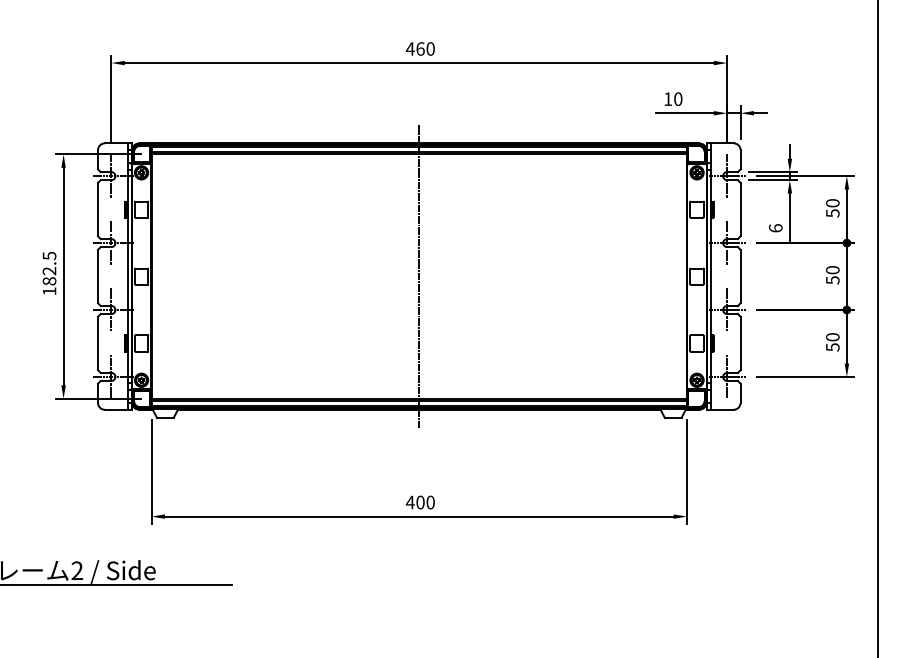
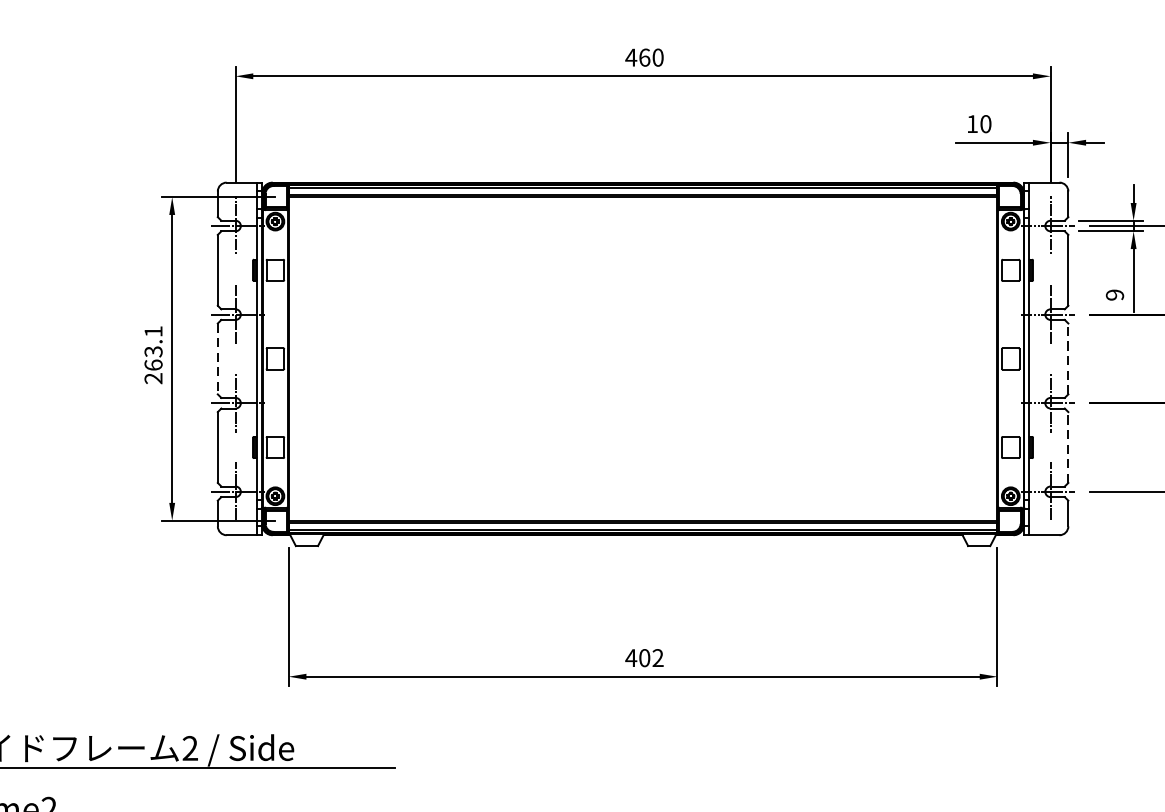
text: (775, 228) -> (1114, 295), 6 -> 9
text: (49, 273) -> (153, 354), 182.5 -> 263.1
line: (98, 276) -> (218, 358), solid -> dashed
line: (419, 276) -> (643, 358), removed
line: (740, 276) -> (1068, 358), solid -> dashed
line: (740, 343) -> (1068, 447), solid -> dashed
text: (430, 502) -> (657, 658), 400 -> 402

